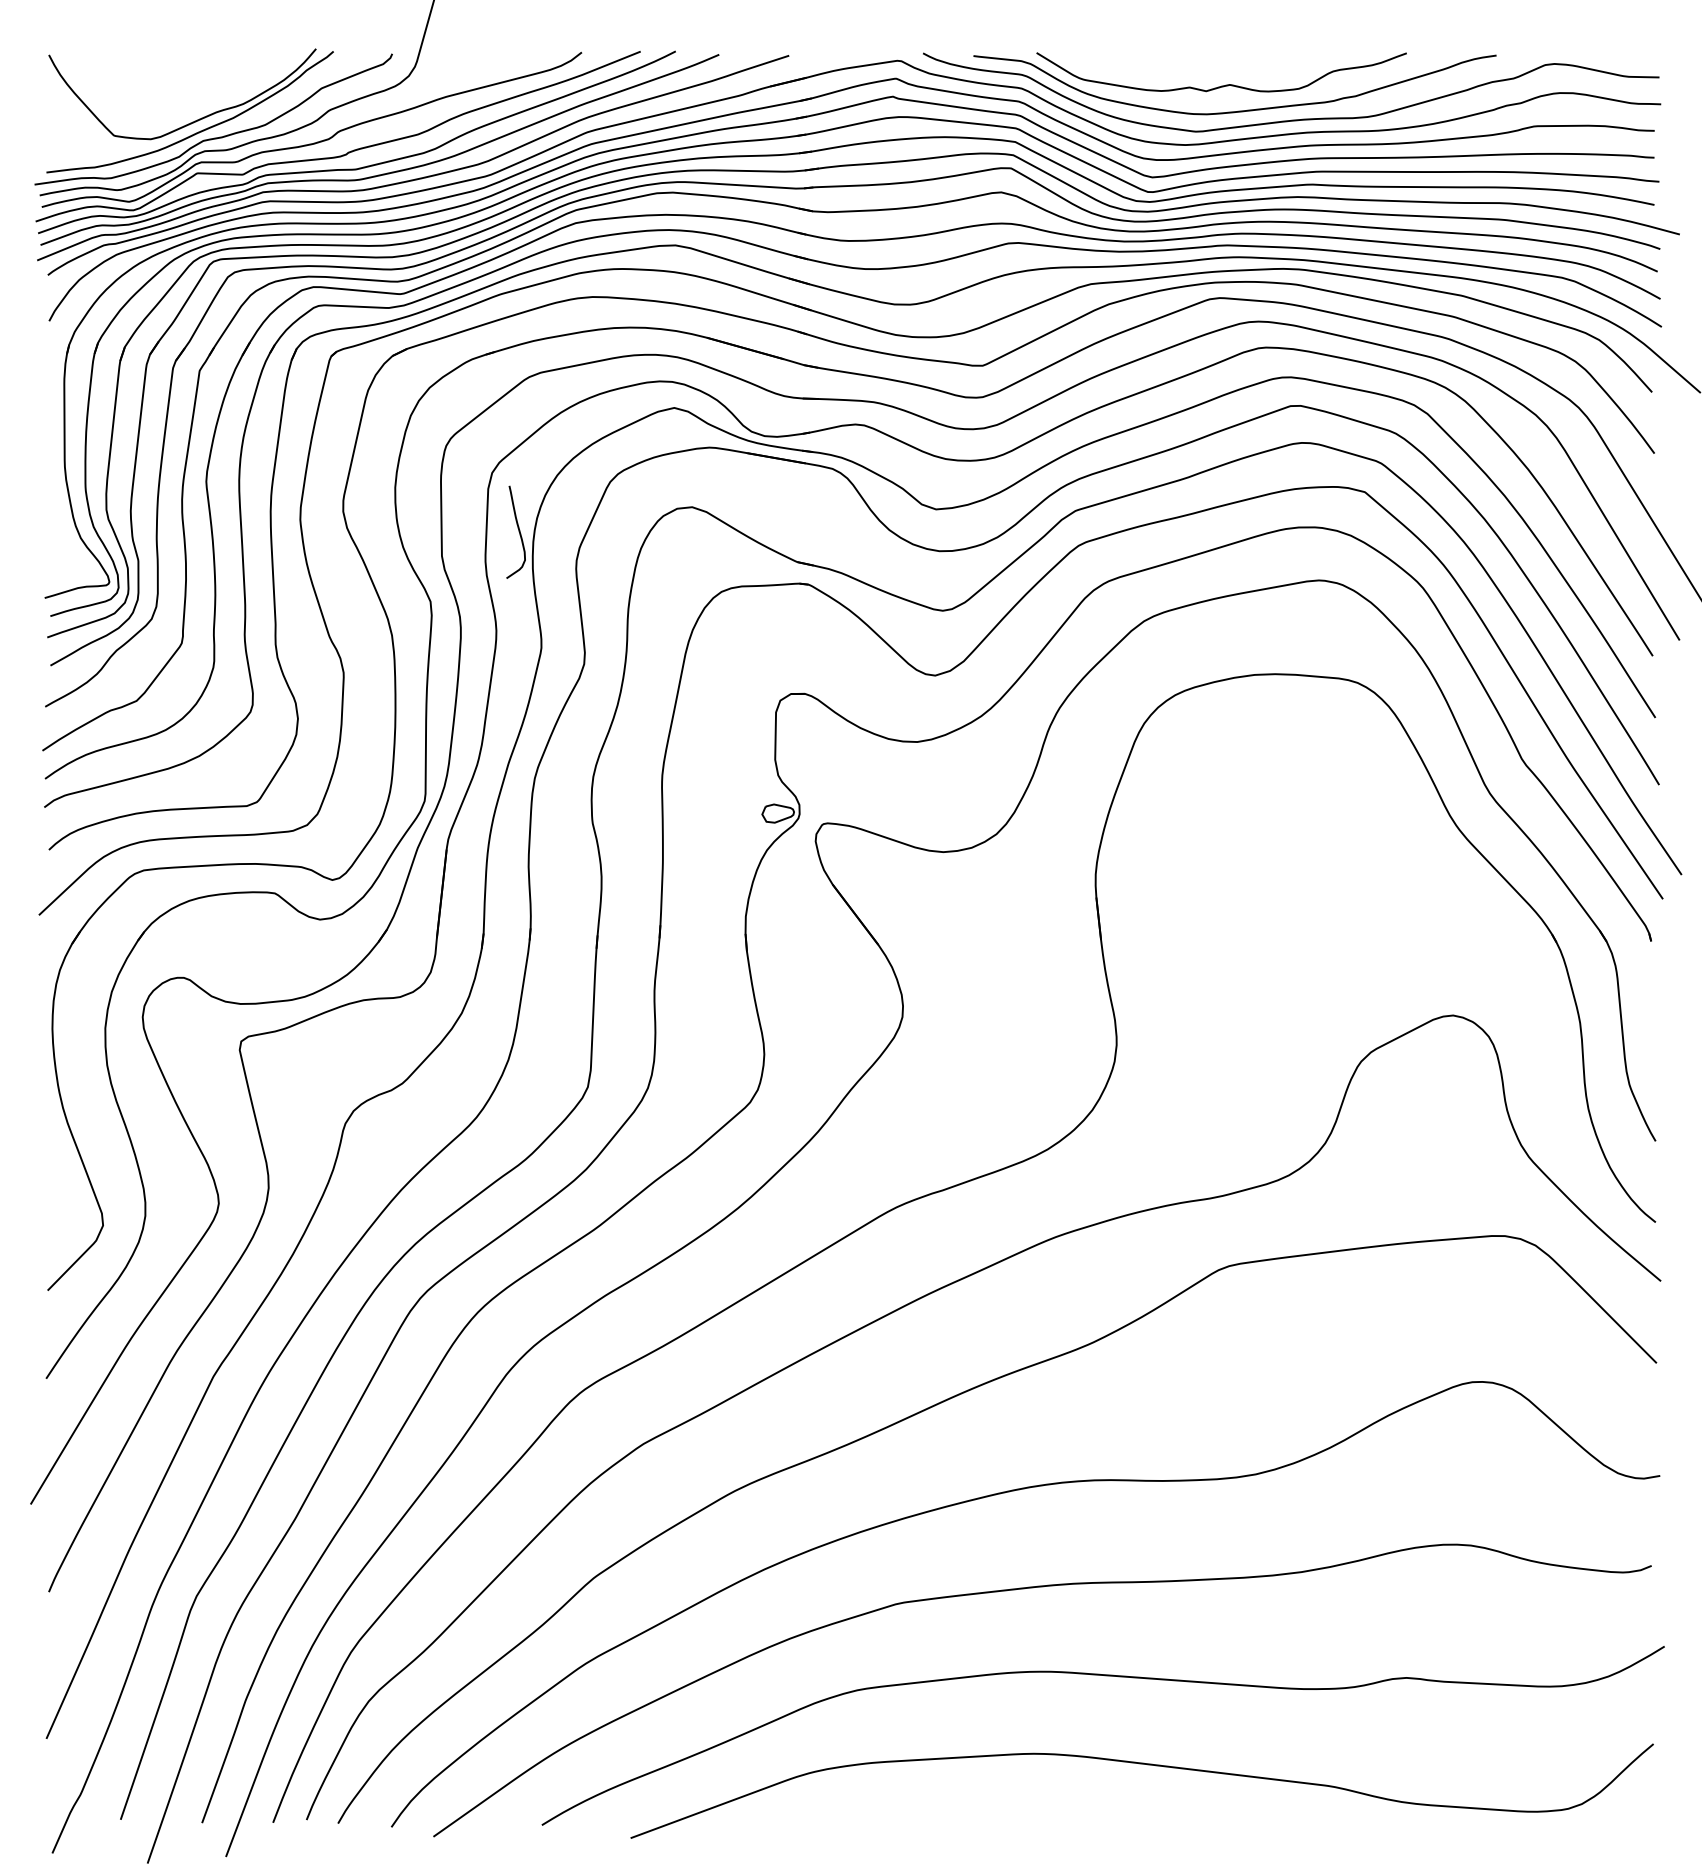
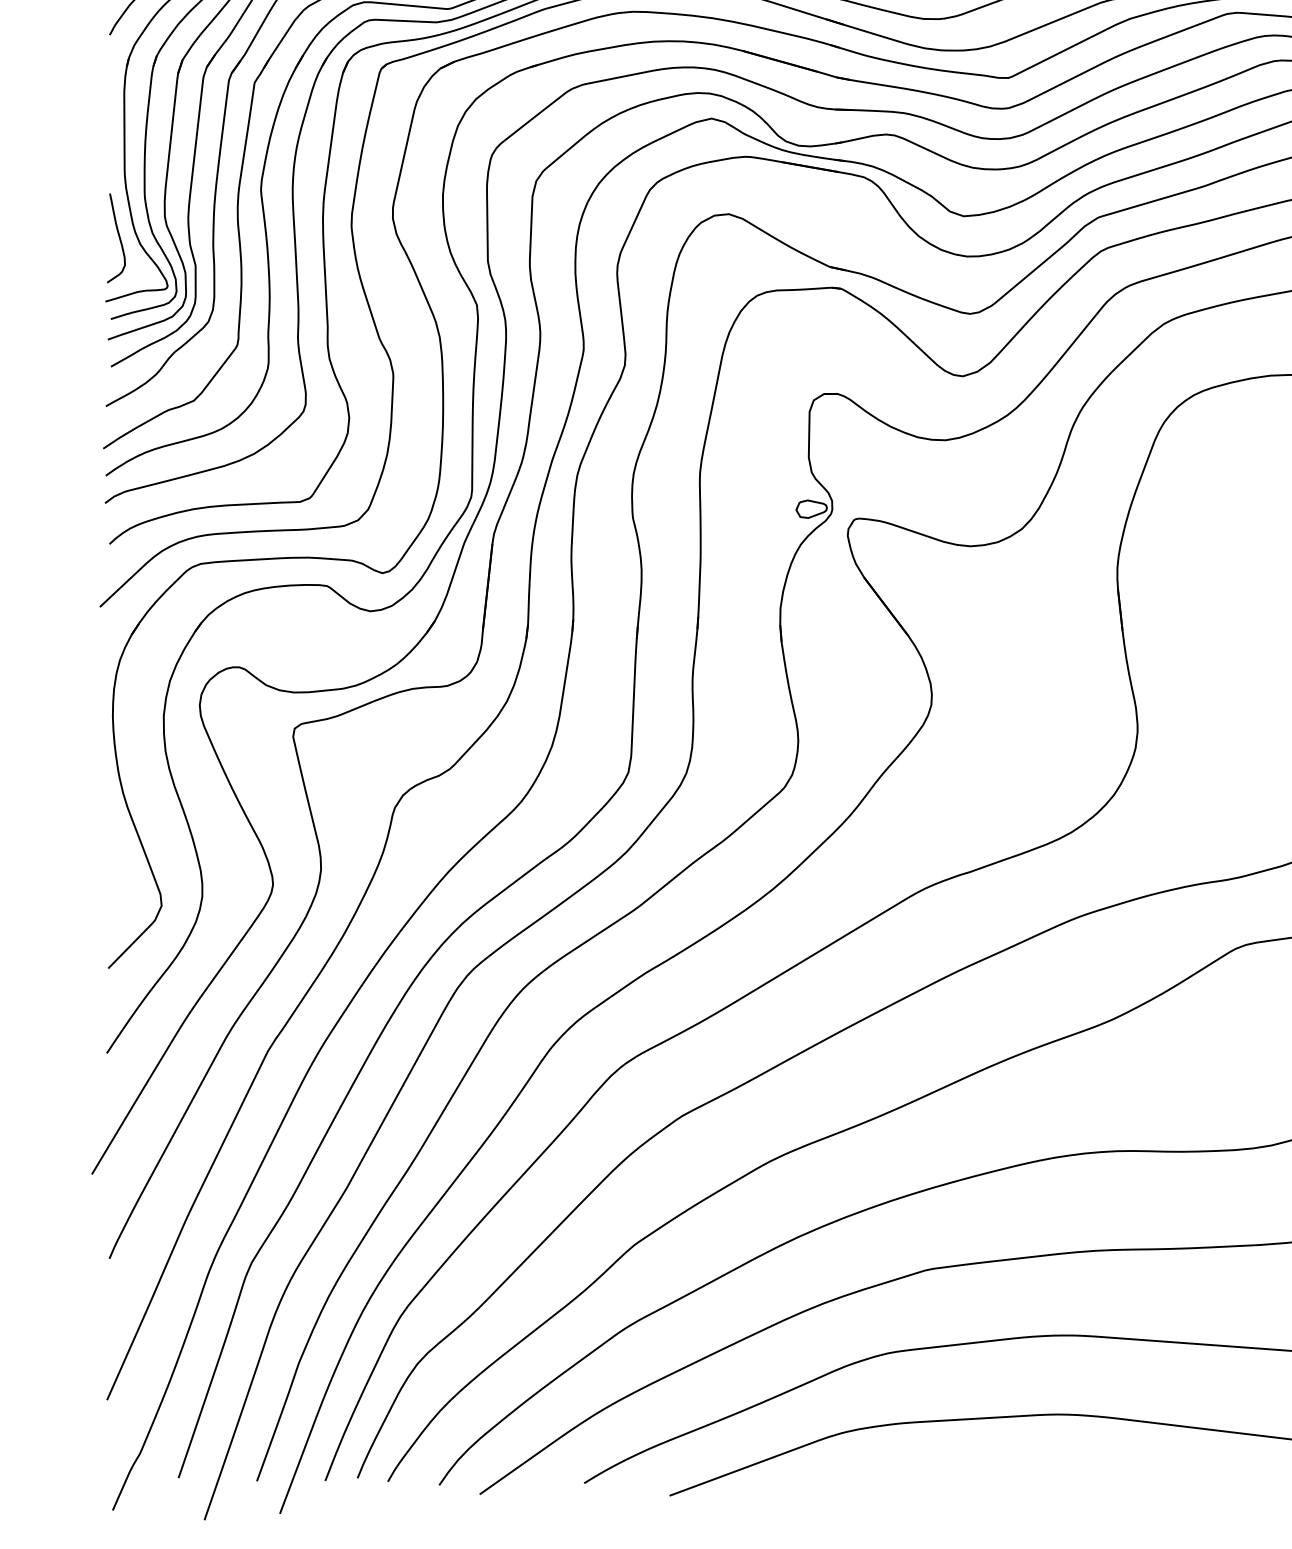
curve: (518, 531) -> (118, 237), moved

